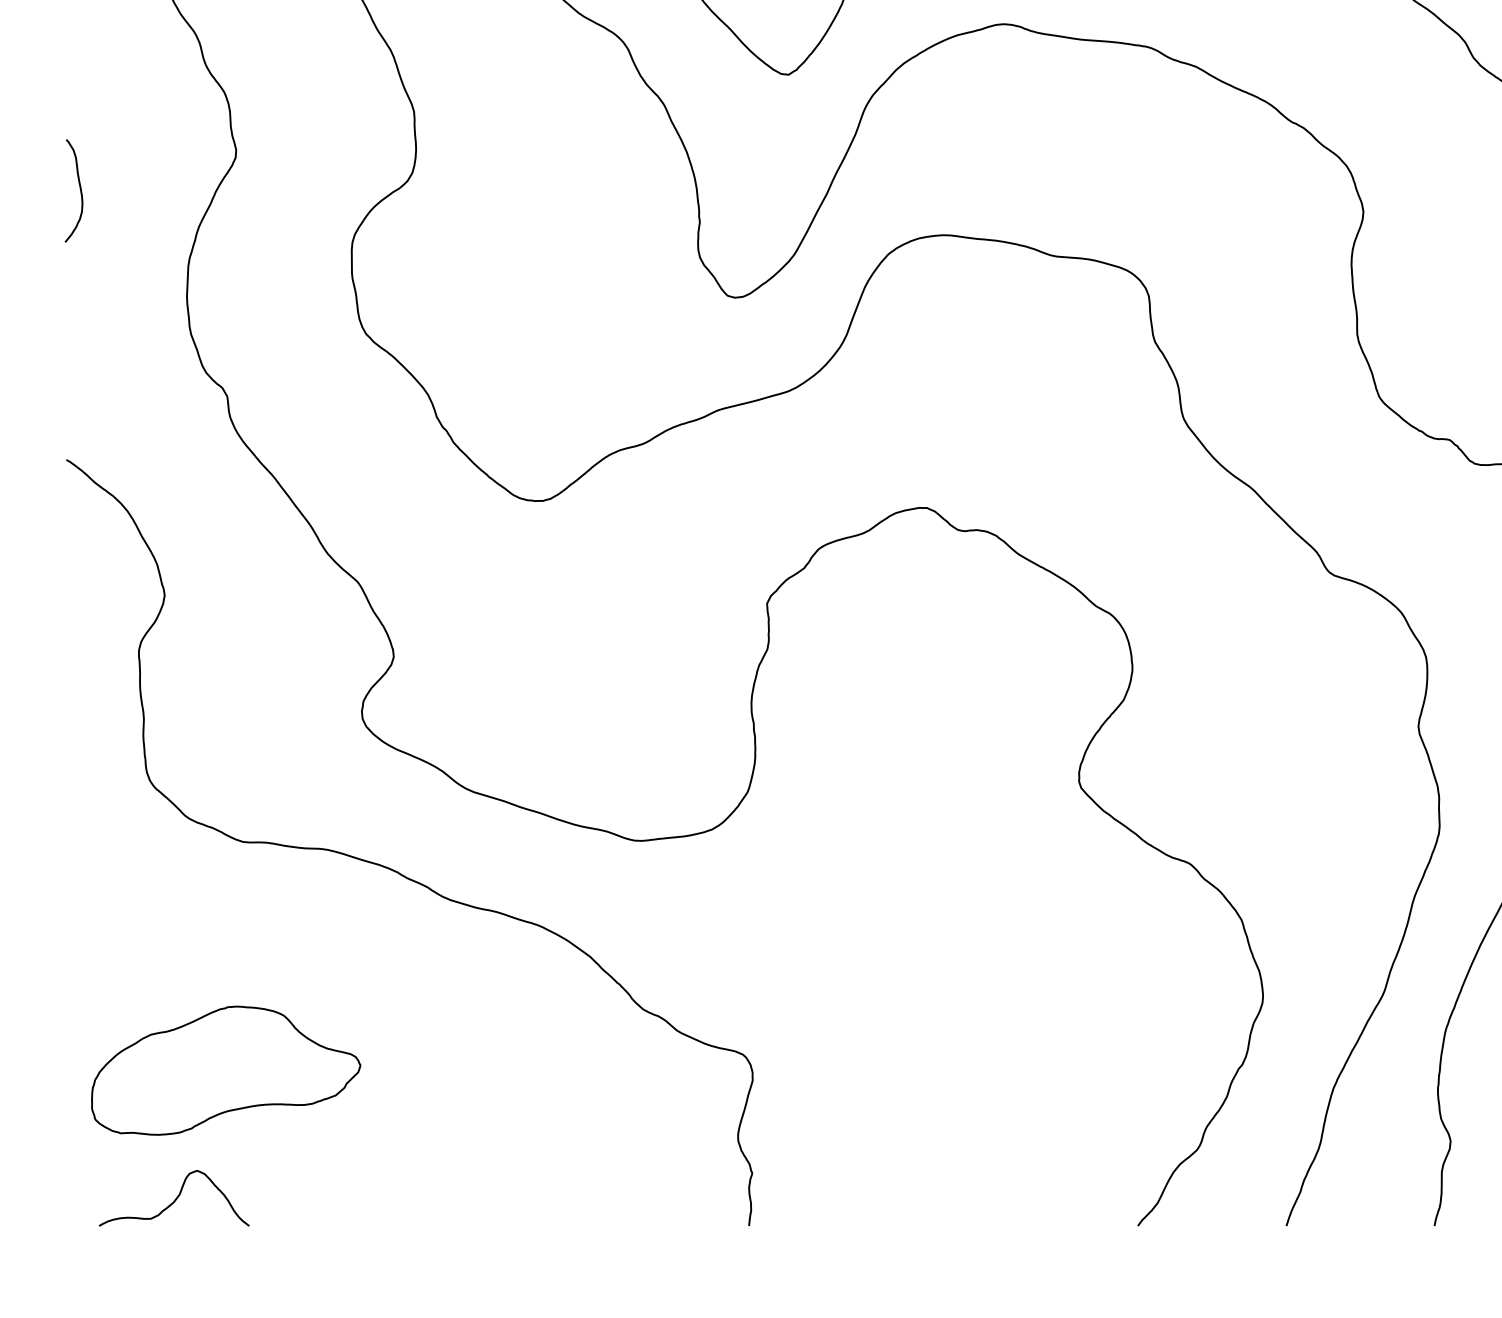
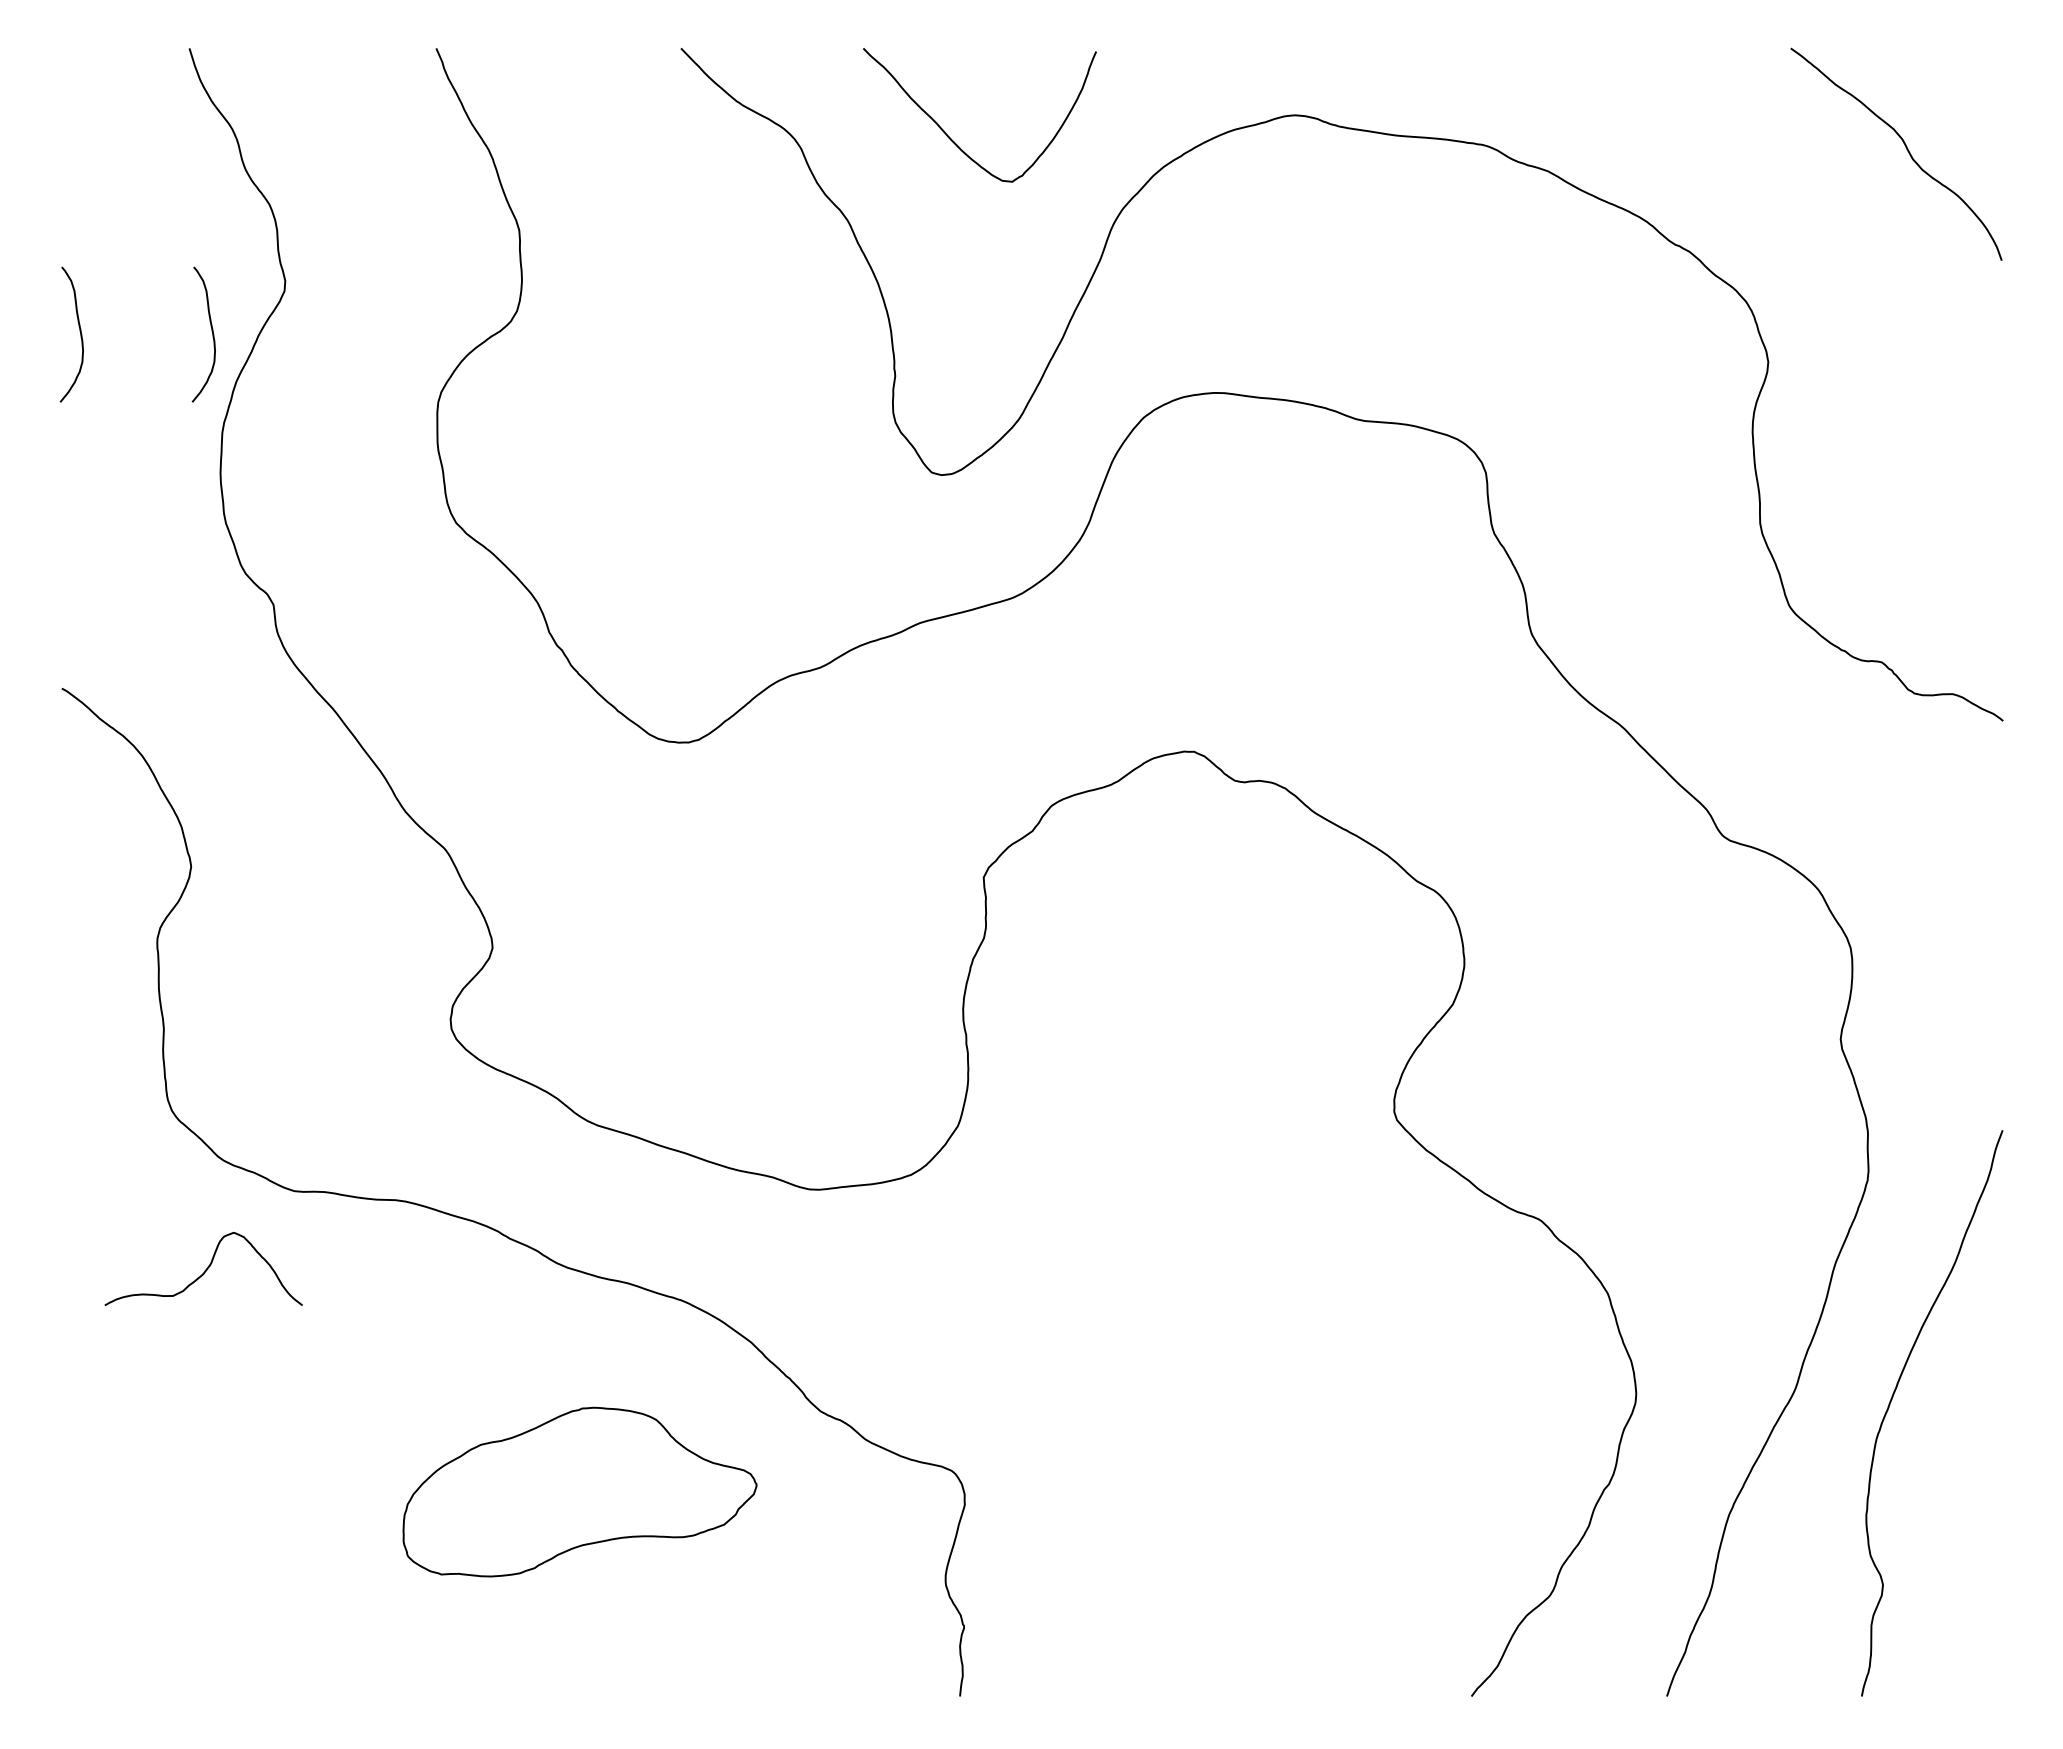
curve: (180, 188) -> (211, 331), added
part: (225, 1070) -> (579, 1491), moved
curve: (175, 1198) -> (205, 1269), moved

